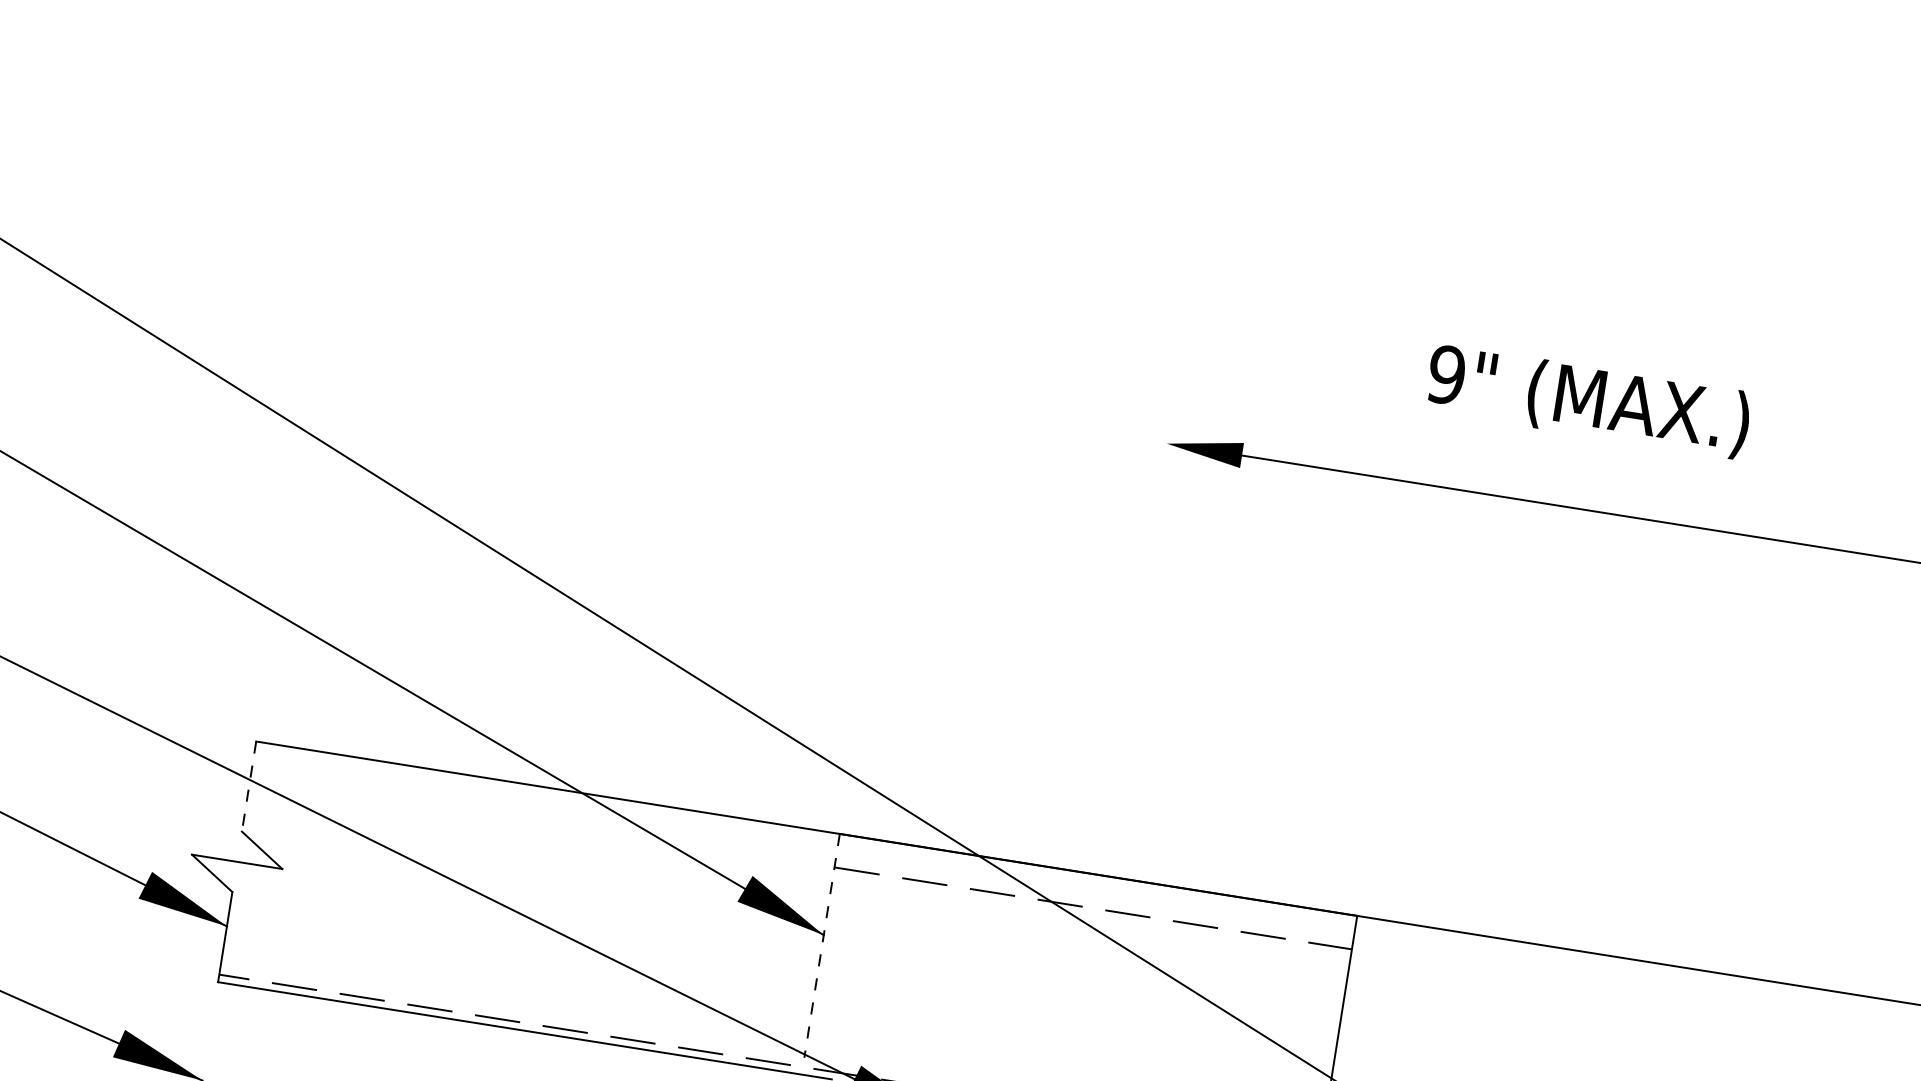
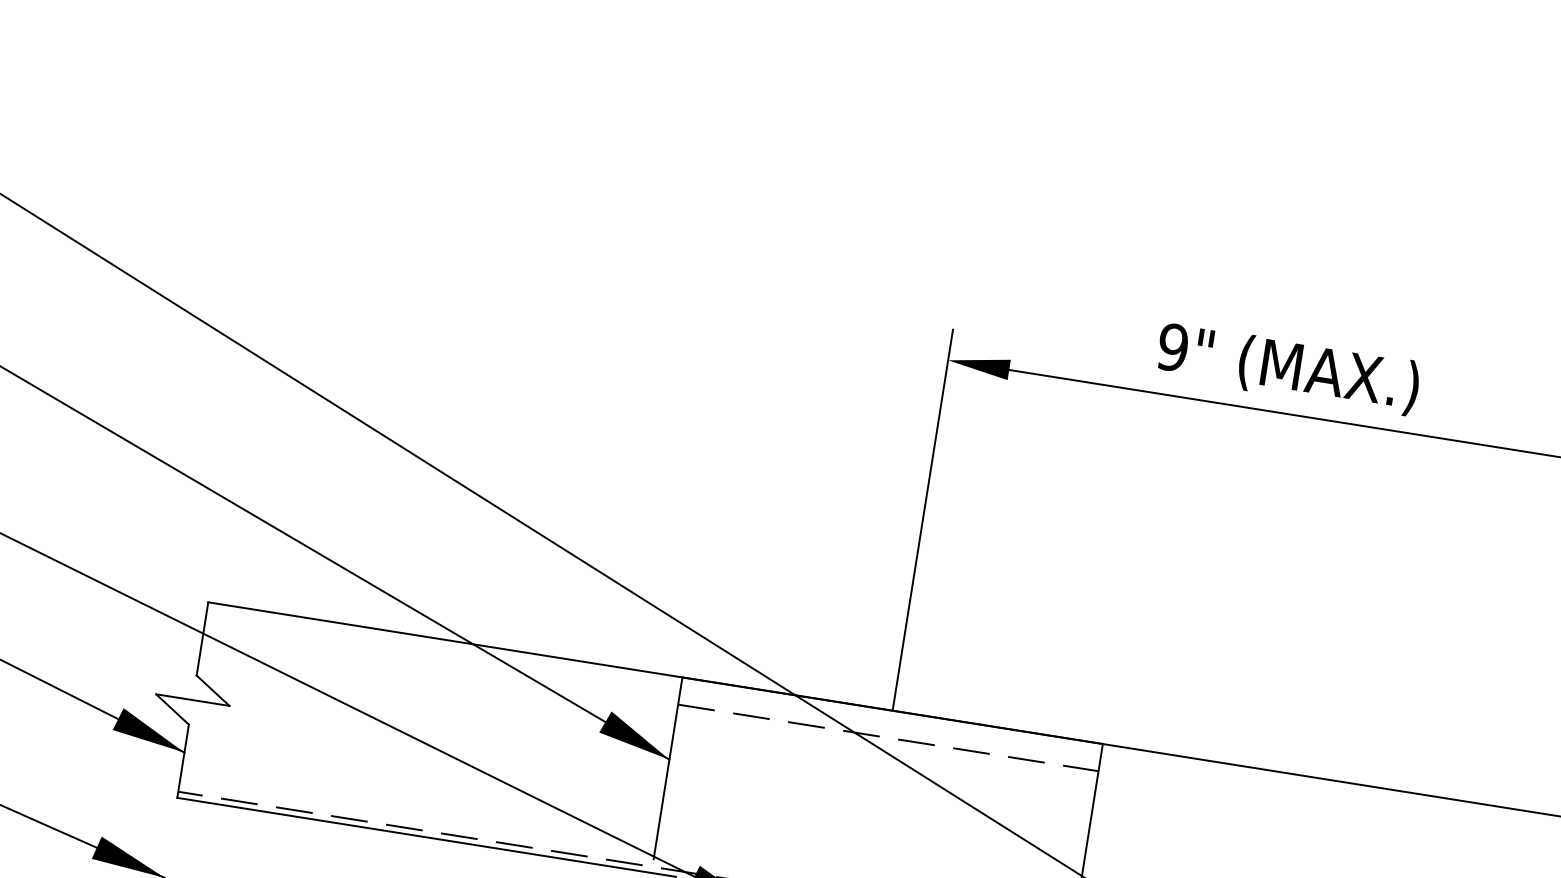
text: (1588, 402) -> (1288, 369), moved
line: (1135, 640) -> (922, 520), added
line: (249, 786) -> (202, 638), dashed -> solid
line: (822, 946) -> (668, 768), dashed -> solid

